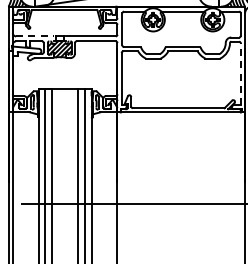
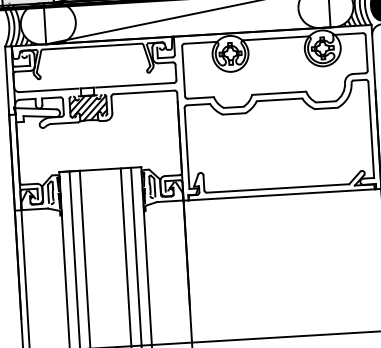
line: (35, 36) -> (49, 90), dashed -> solid
line: (240, 74) -> (370, 130), dashed -> solid

